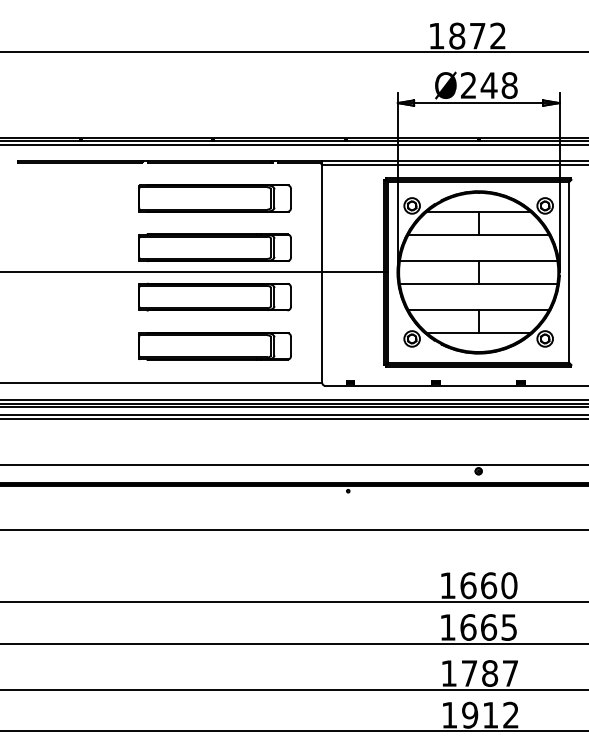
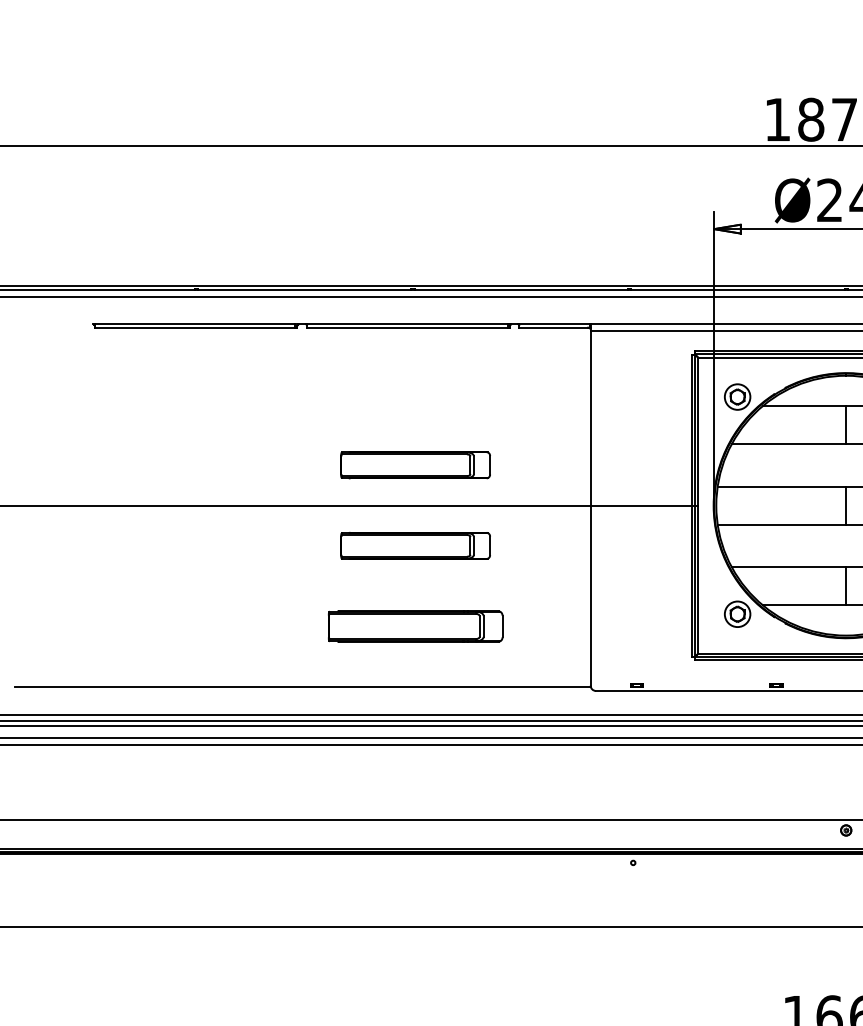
part: (214, 198) -> (414, 384), removed
part: (214, 247) -> (414, 464), size x0.6
part: (214, 296) -> (414, 544), size x0.6
part: (214, 346) -> (414, 626), size x0.7

